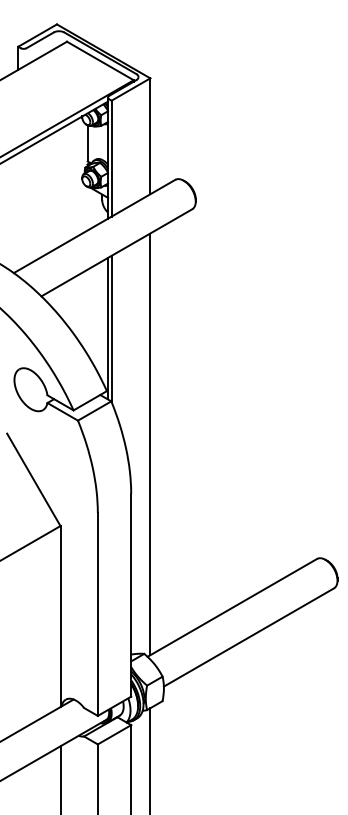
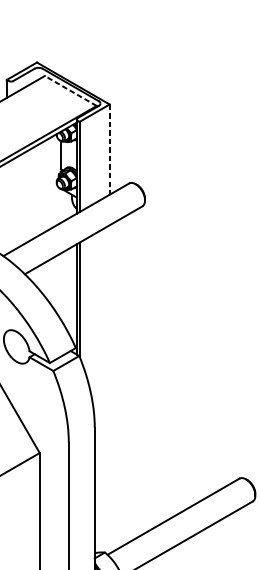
line: (100, 60) -> (70, 90), solid -> dashed
line: (150, 136) -> (109, 149), solid -> dashed
line: (150, 444) -> (109, 389), removed

